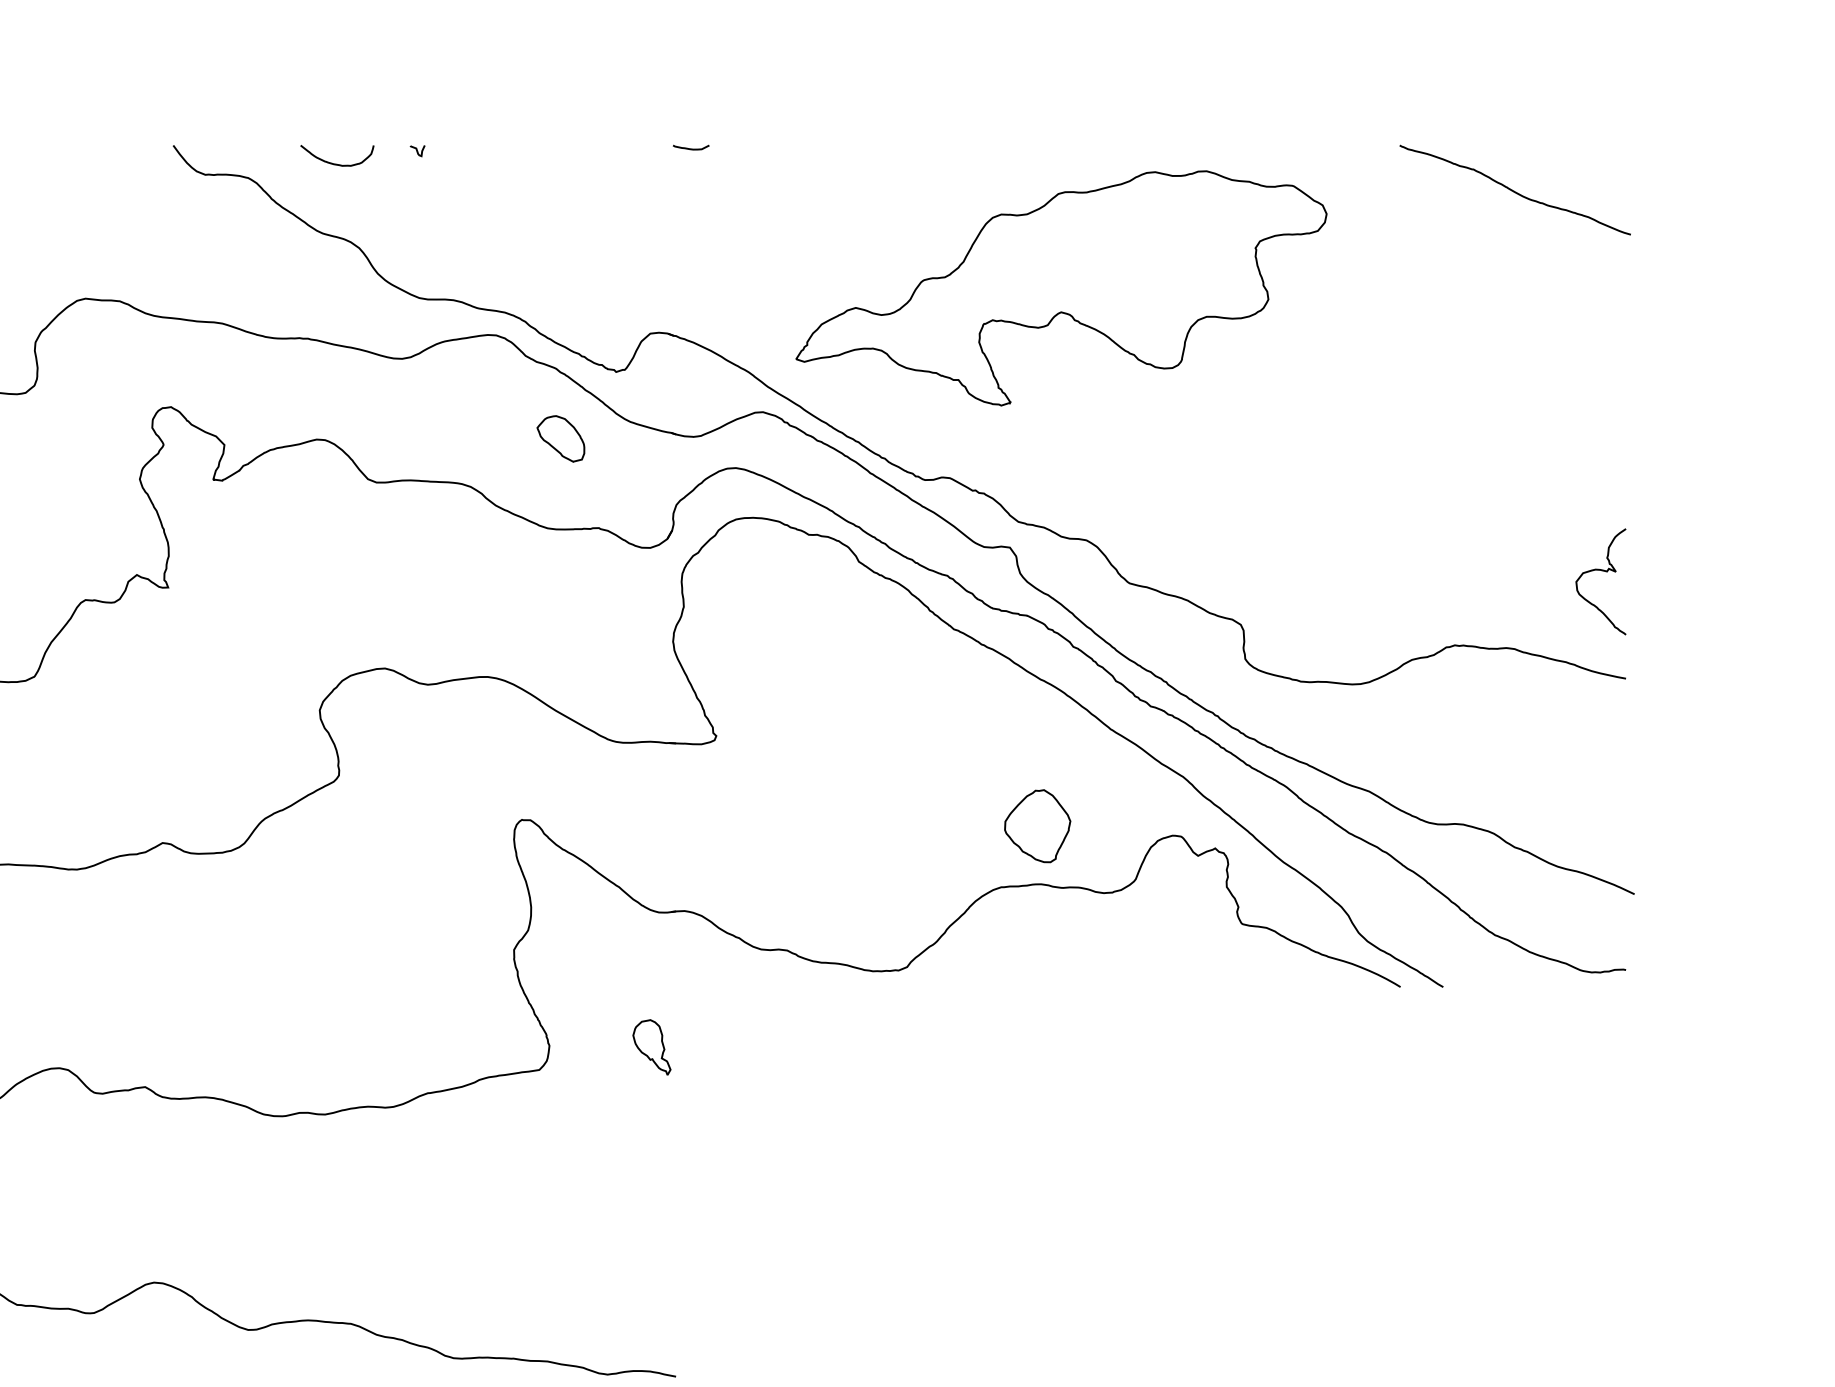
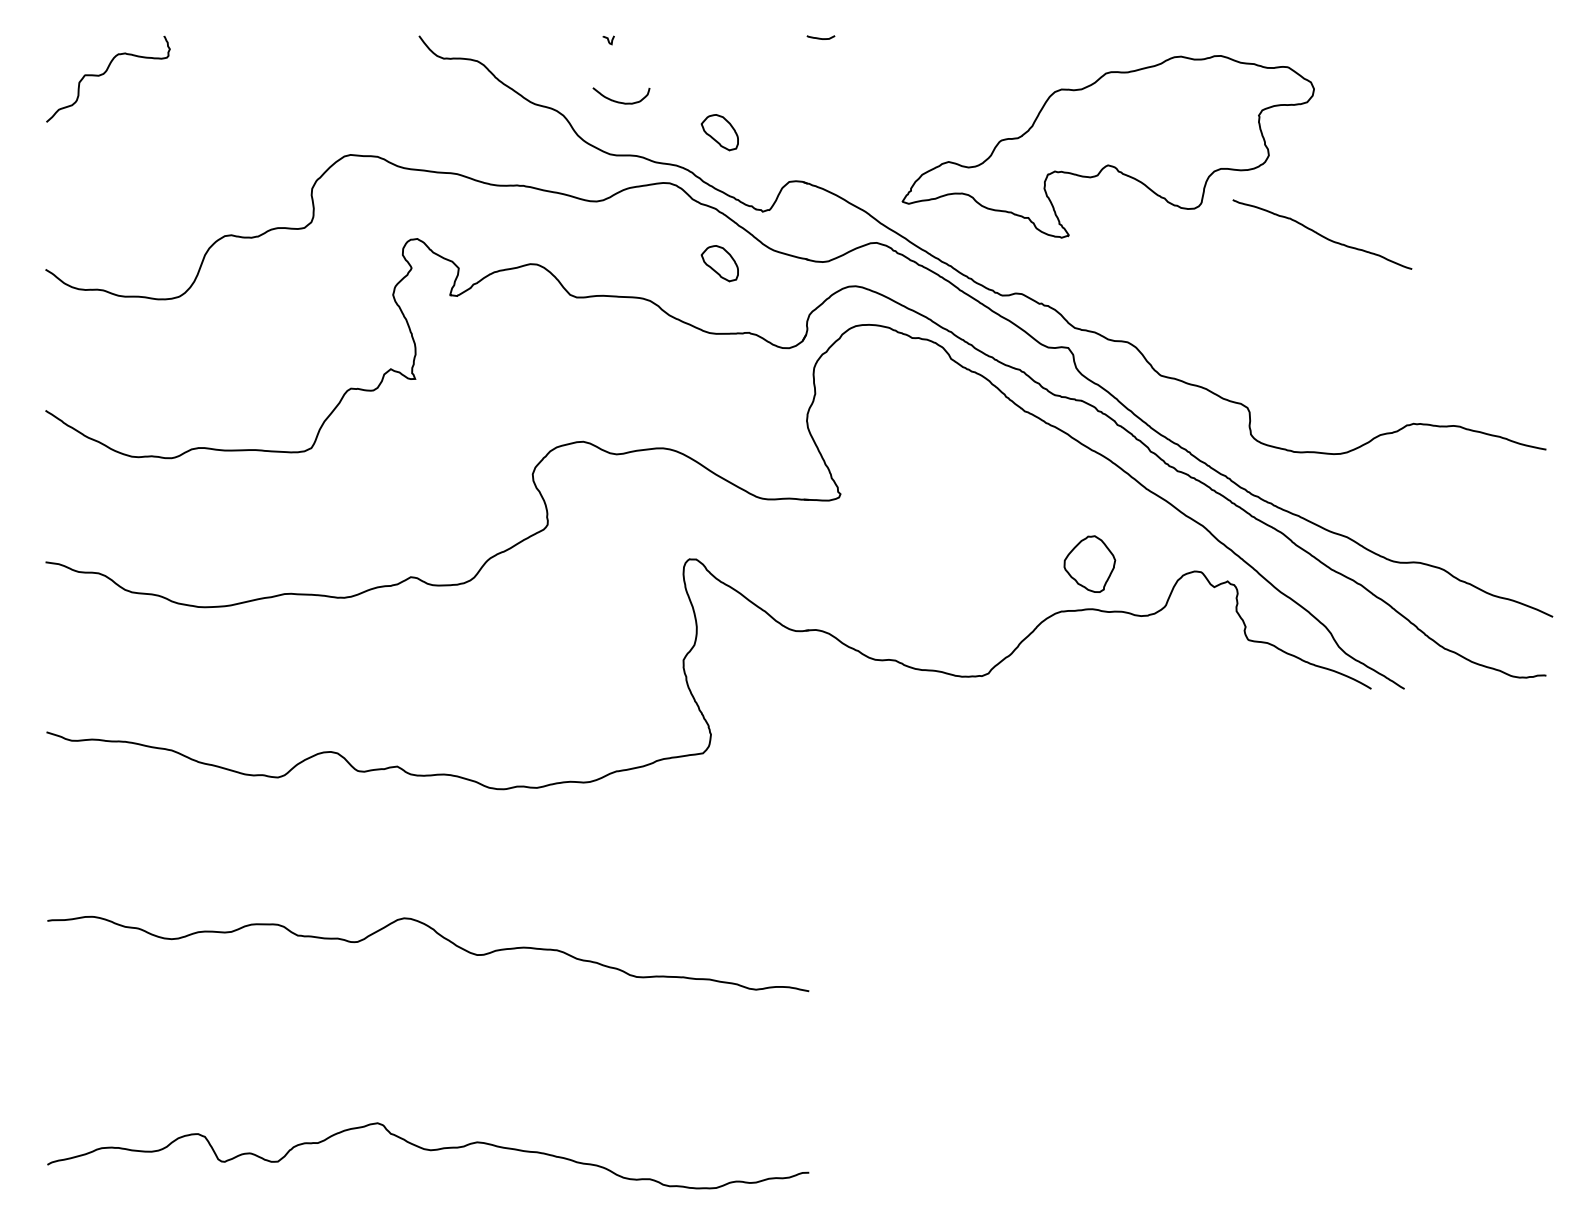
curve: (336, 162) -> (620, 101), moved
curve: (1514, 190) -> (1321, 234), moved
part: (560, 269) -> (719, 132), added
curve: (1600, 571) -> (1526, 366), removed
part: (651, 1047) -> (790, 735), removed

